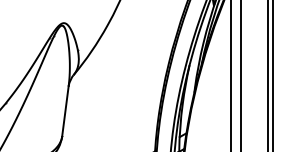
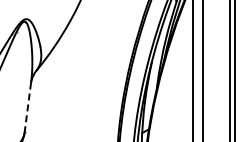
line: (65, 111) -> (27, 107), solid -> dashed

